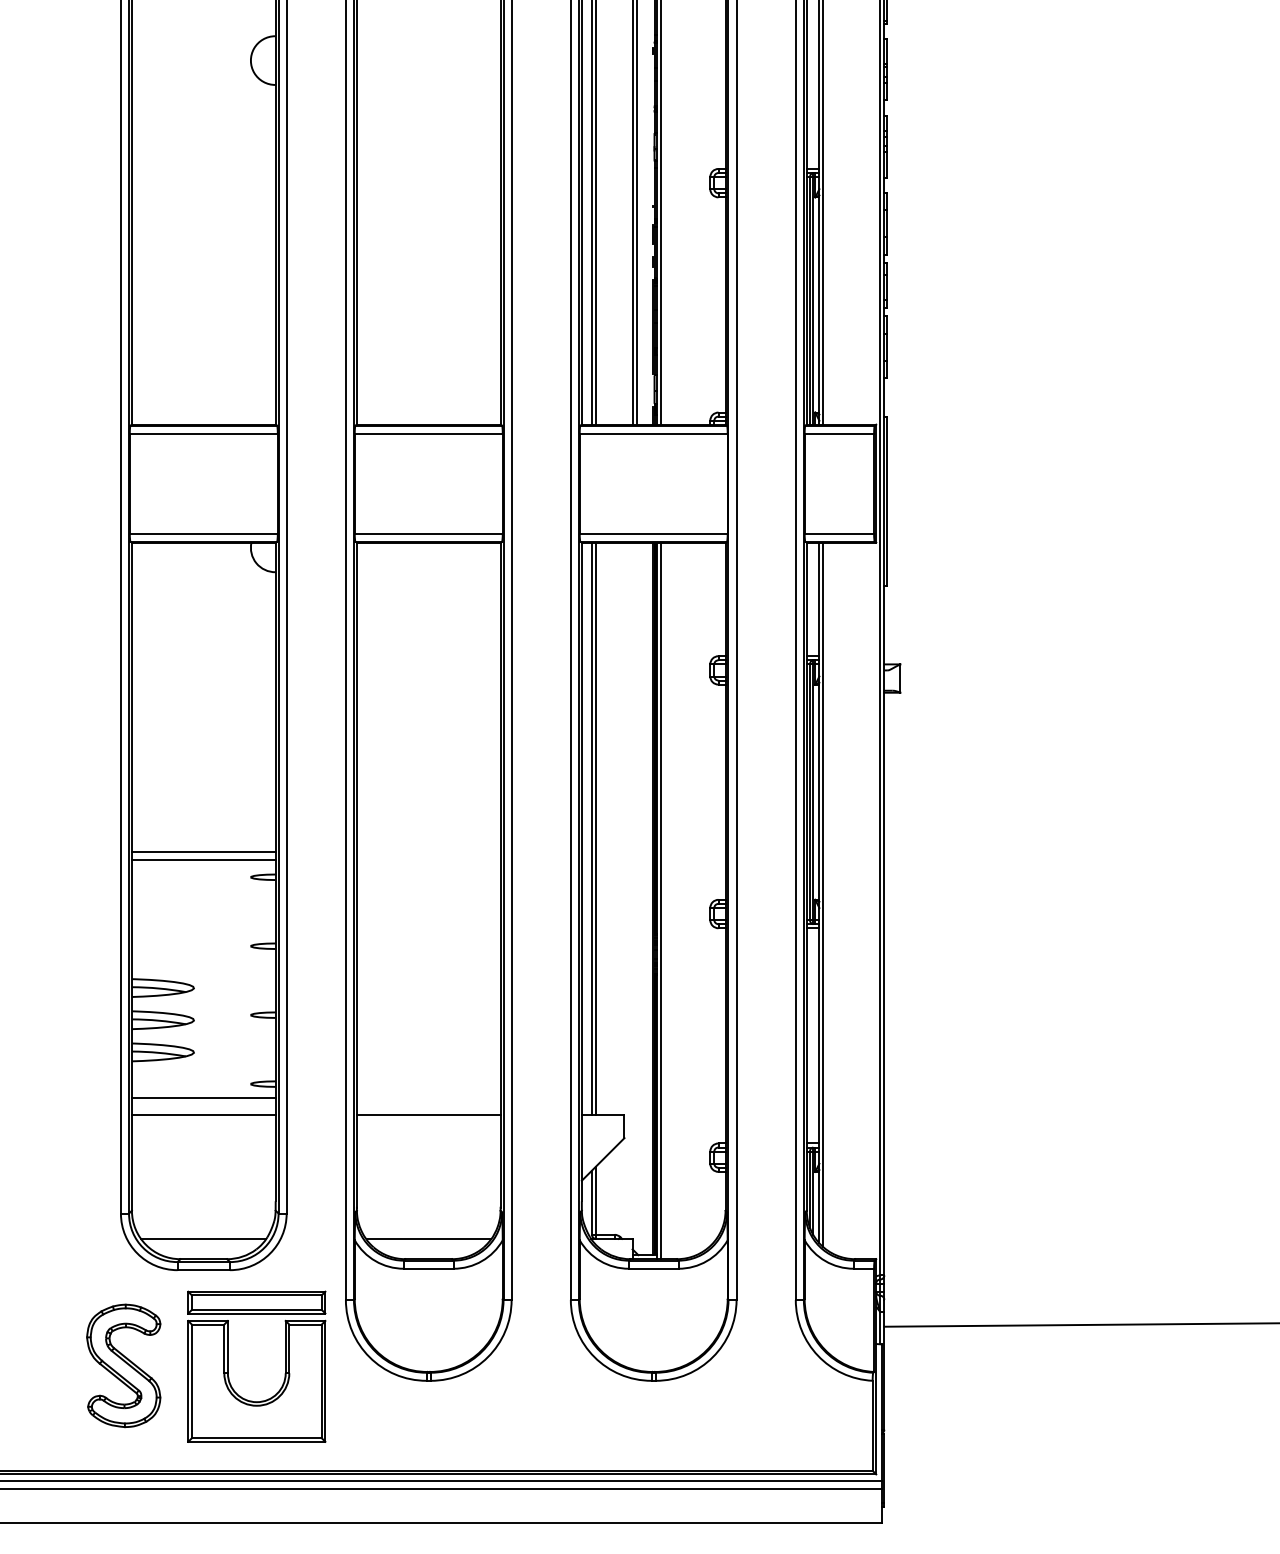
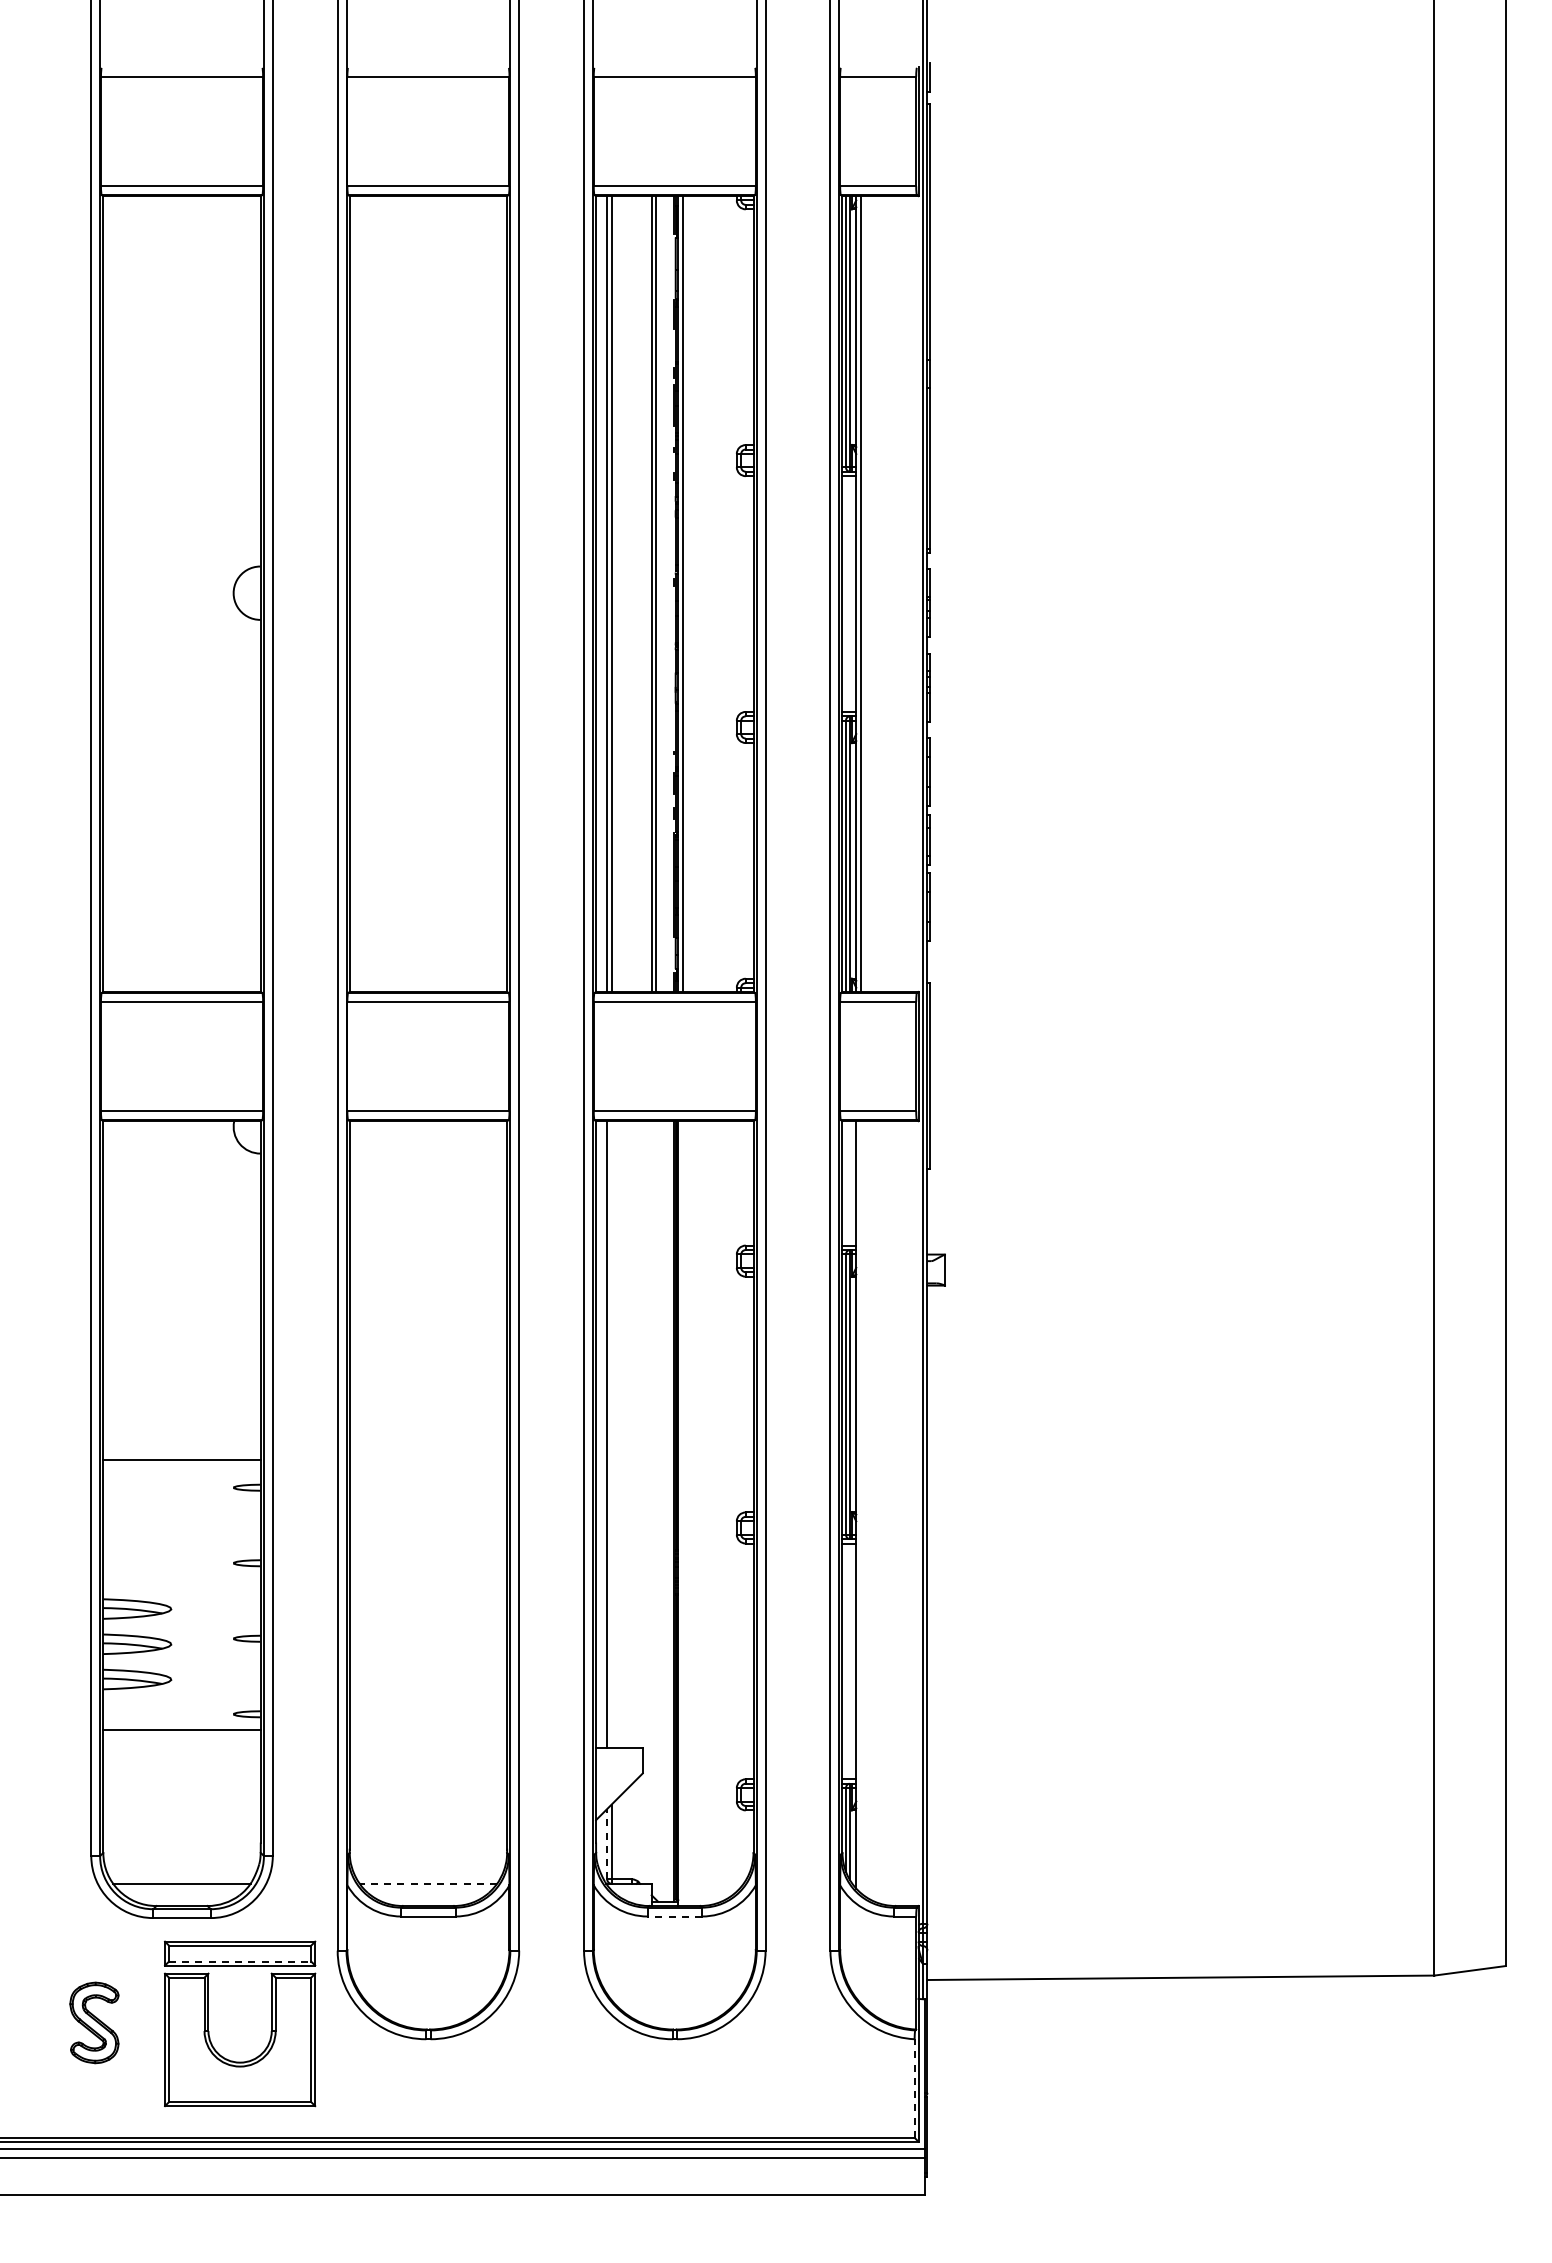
line: (595, 828) -> (611, 1434), removed
line: (203, 860) -> (181, 1469), removed
line: (823, 894) -> (860, 1506), removed
line: (660, 900) -> (682, 1513), removed
line: (203, 1114) -> (181, 1747), removed
line: (428, 1114) -> (428, 1747), removed
line: (592, 1202) -> (607, 1843), solid -> dashed
line: (428, 1238) -> (428, 1883), solid -> dashed
line: (653, 1268) -> (674, 1916), solid -> dashed
line: (257, 1309) -> (240, 1961), solid -> dashed
part: (123, 1365) -> (94, 2022), size x0.6
line: (872, 1425) -> (914, 2088), solid -> dashed

